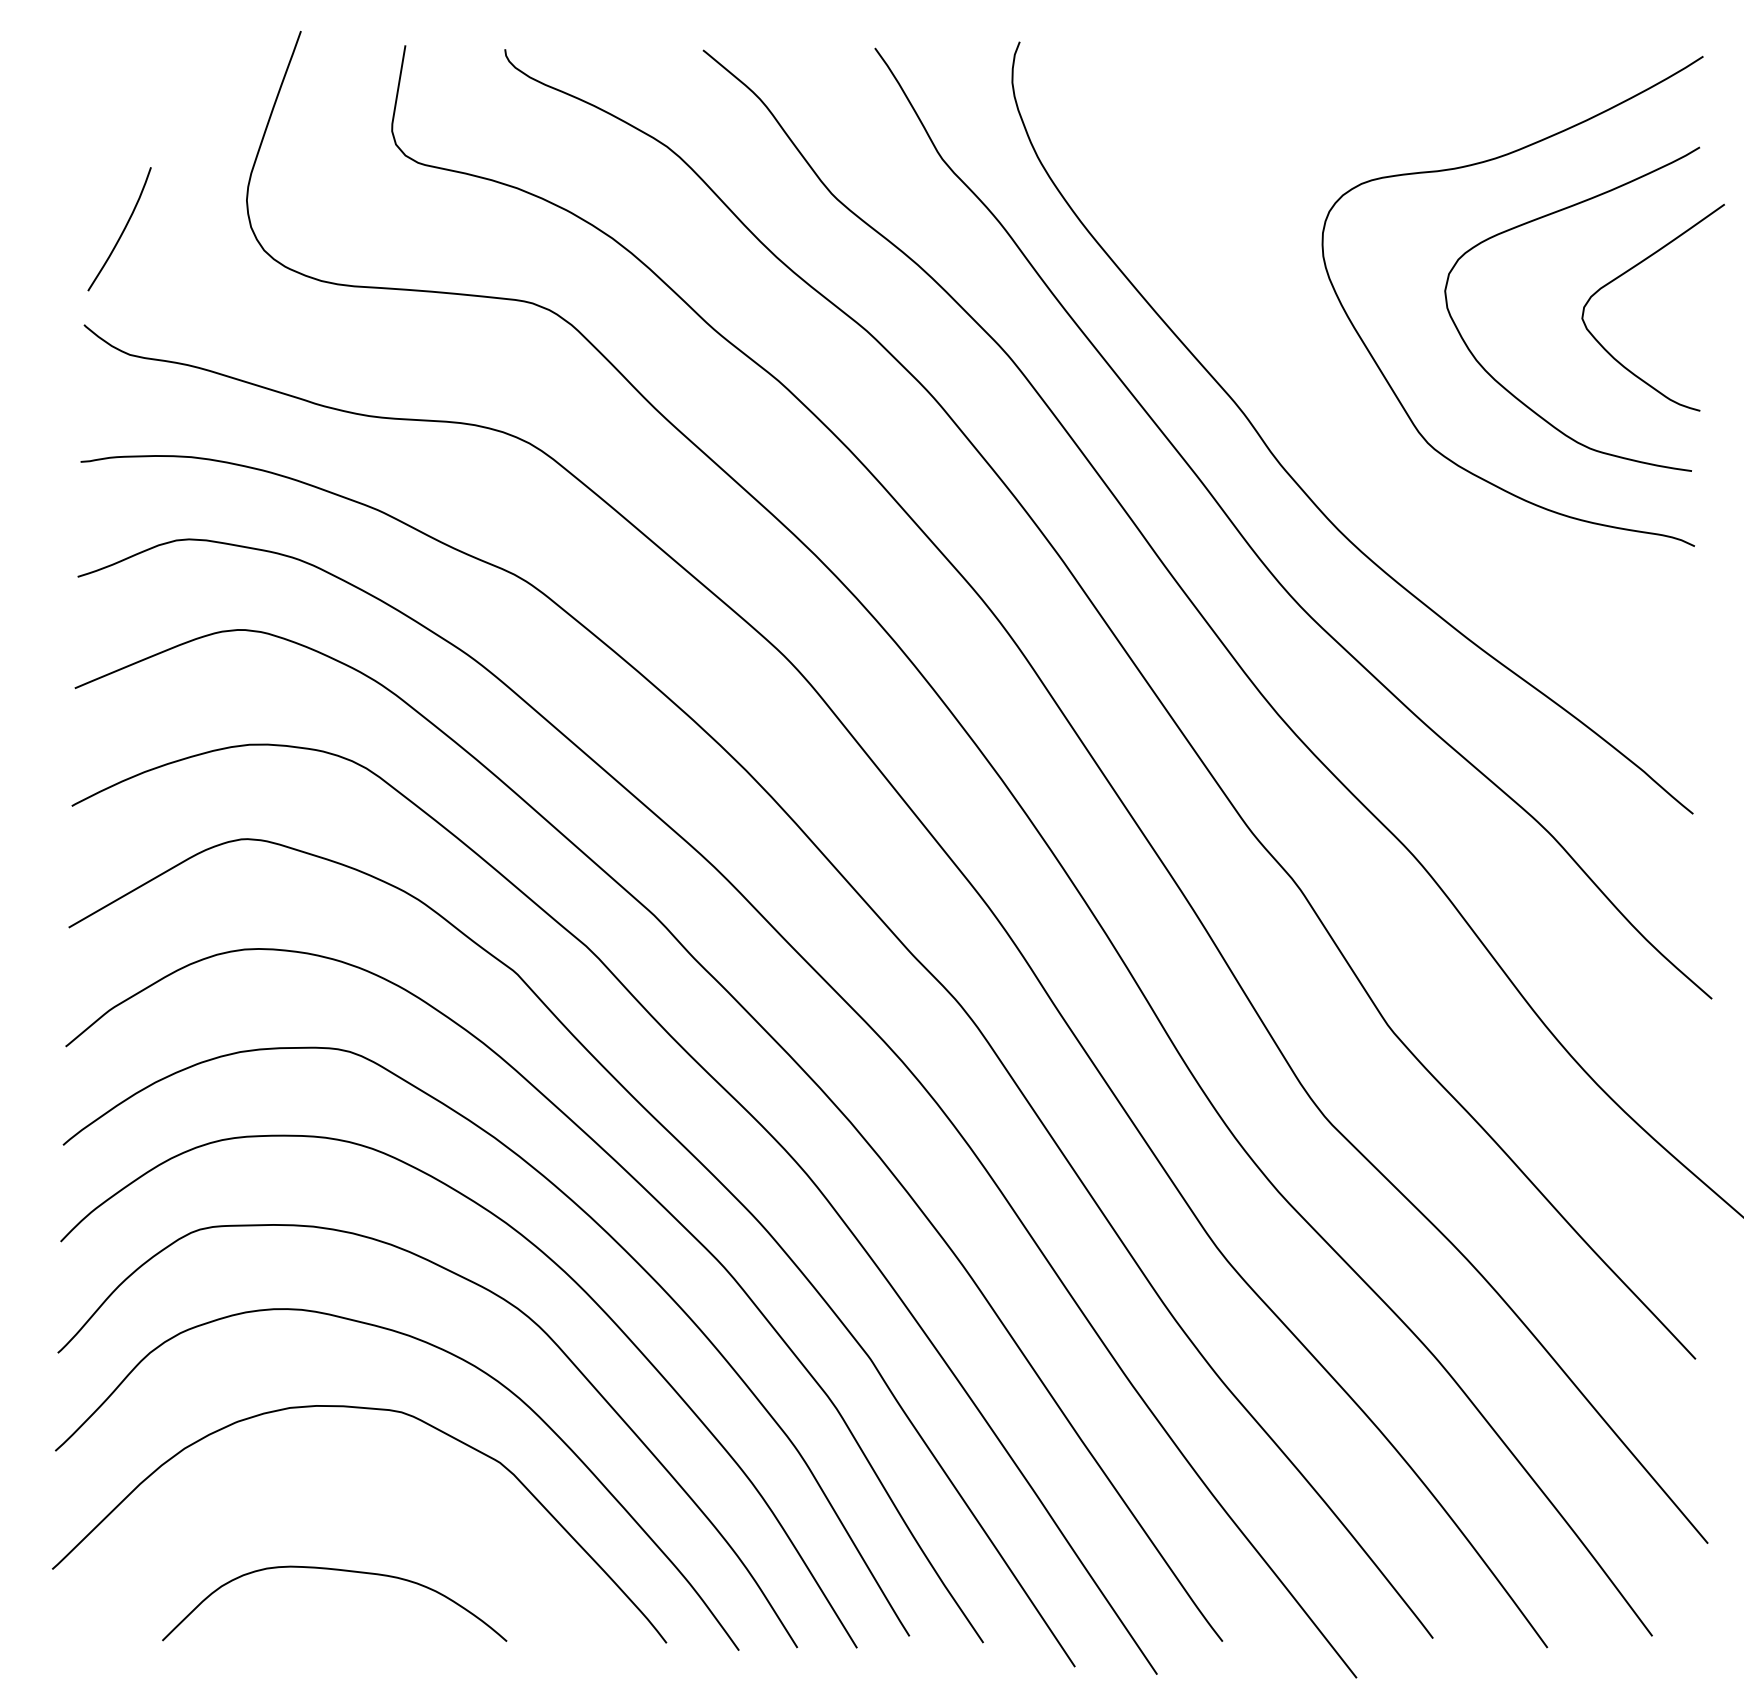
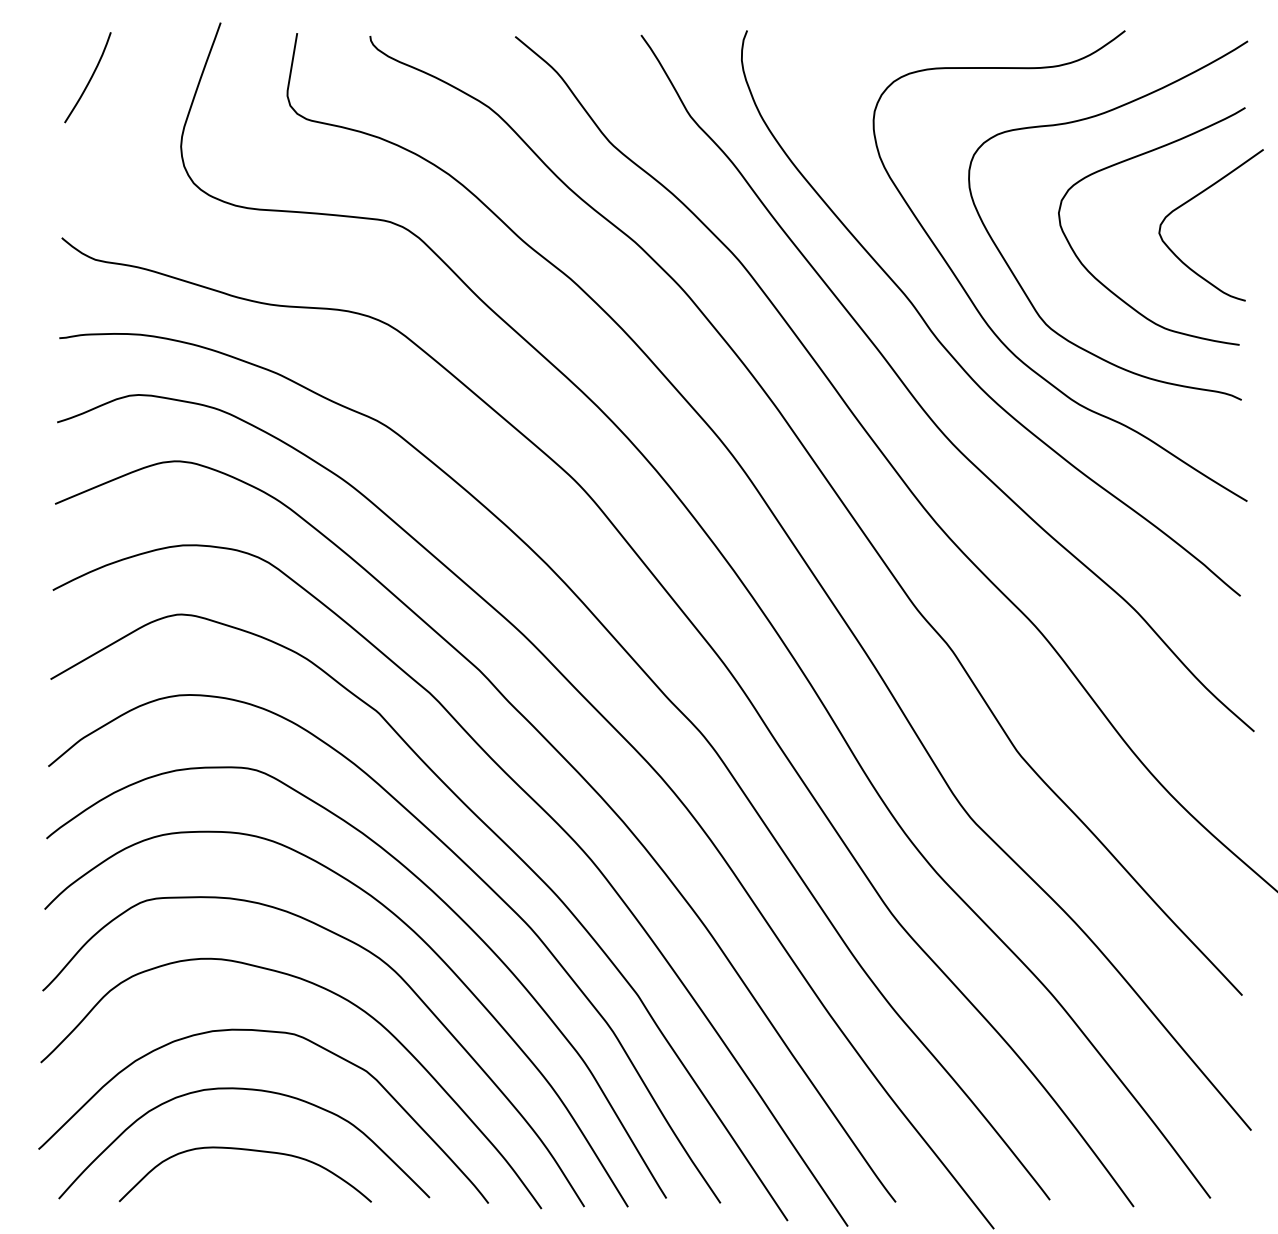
curve: (122, 230) -> (89, 78), moved
curve: (1346, 439) -> (986, 321), added
curve: (339, 1488) -> (248, 1090), added

